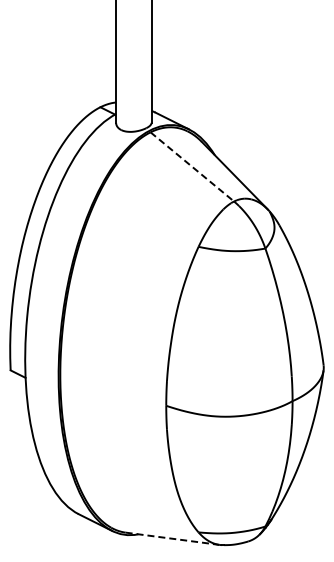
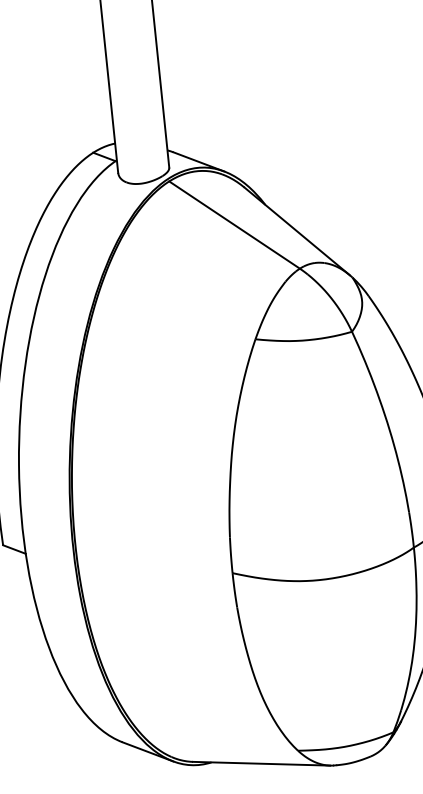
line: (192, 167) -> (234, 225), dashed -> solid
line: (173, 538) -> (262, 763), dashed -> solid

